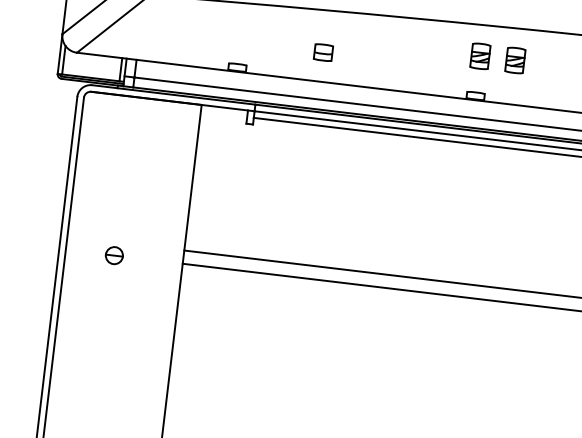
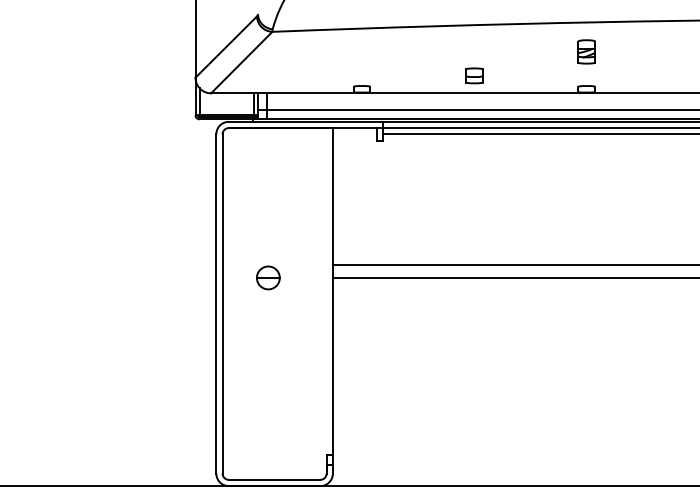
part: (323, 52) -> (474, 75), moved
part: (515, 60) -> (619, 51), removed
part: (114, 255) -> (268, 277), size x1.43

